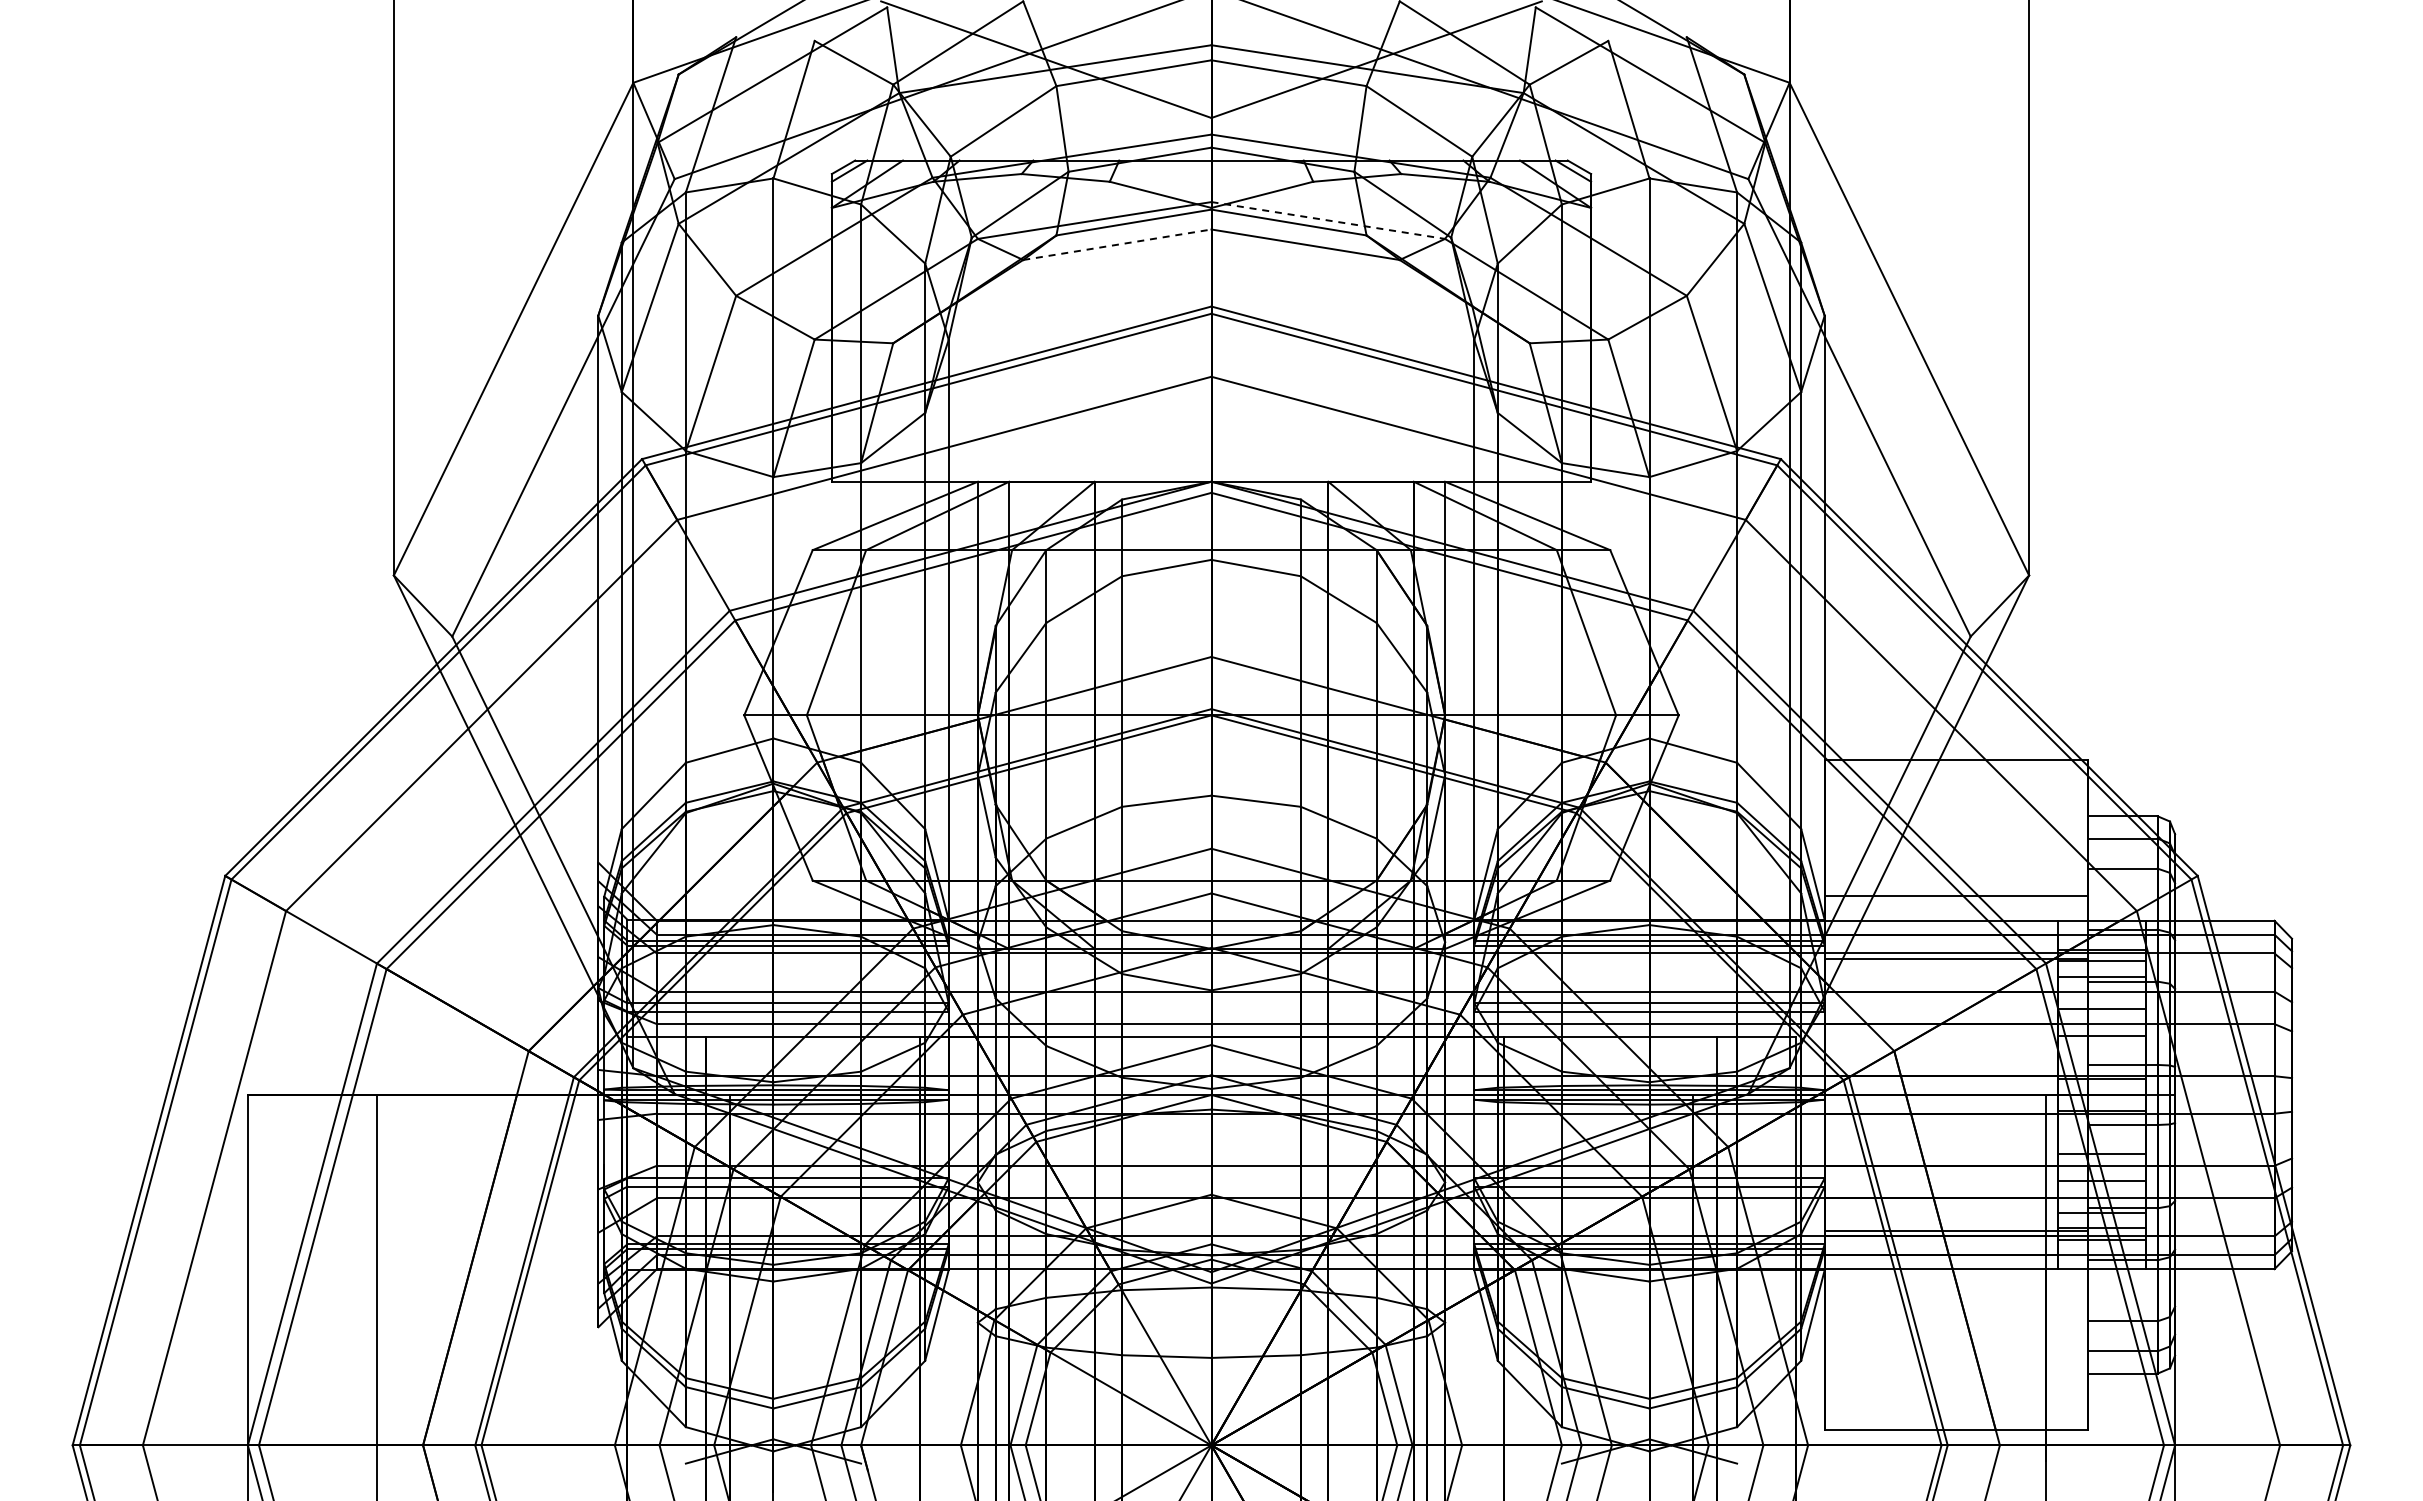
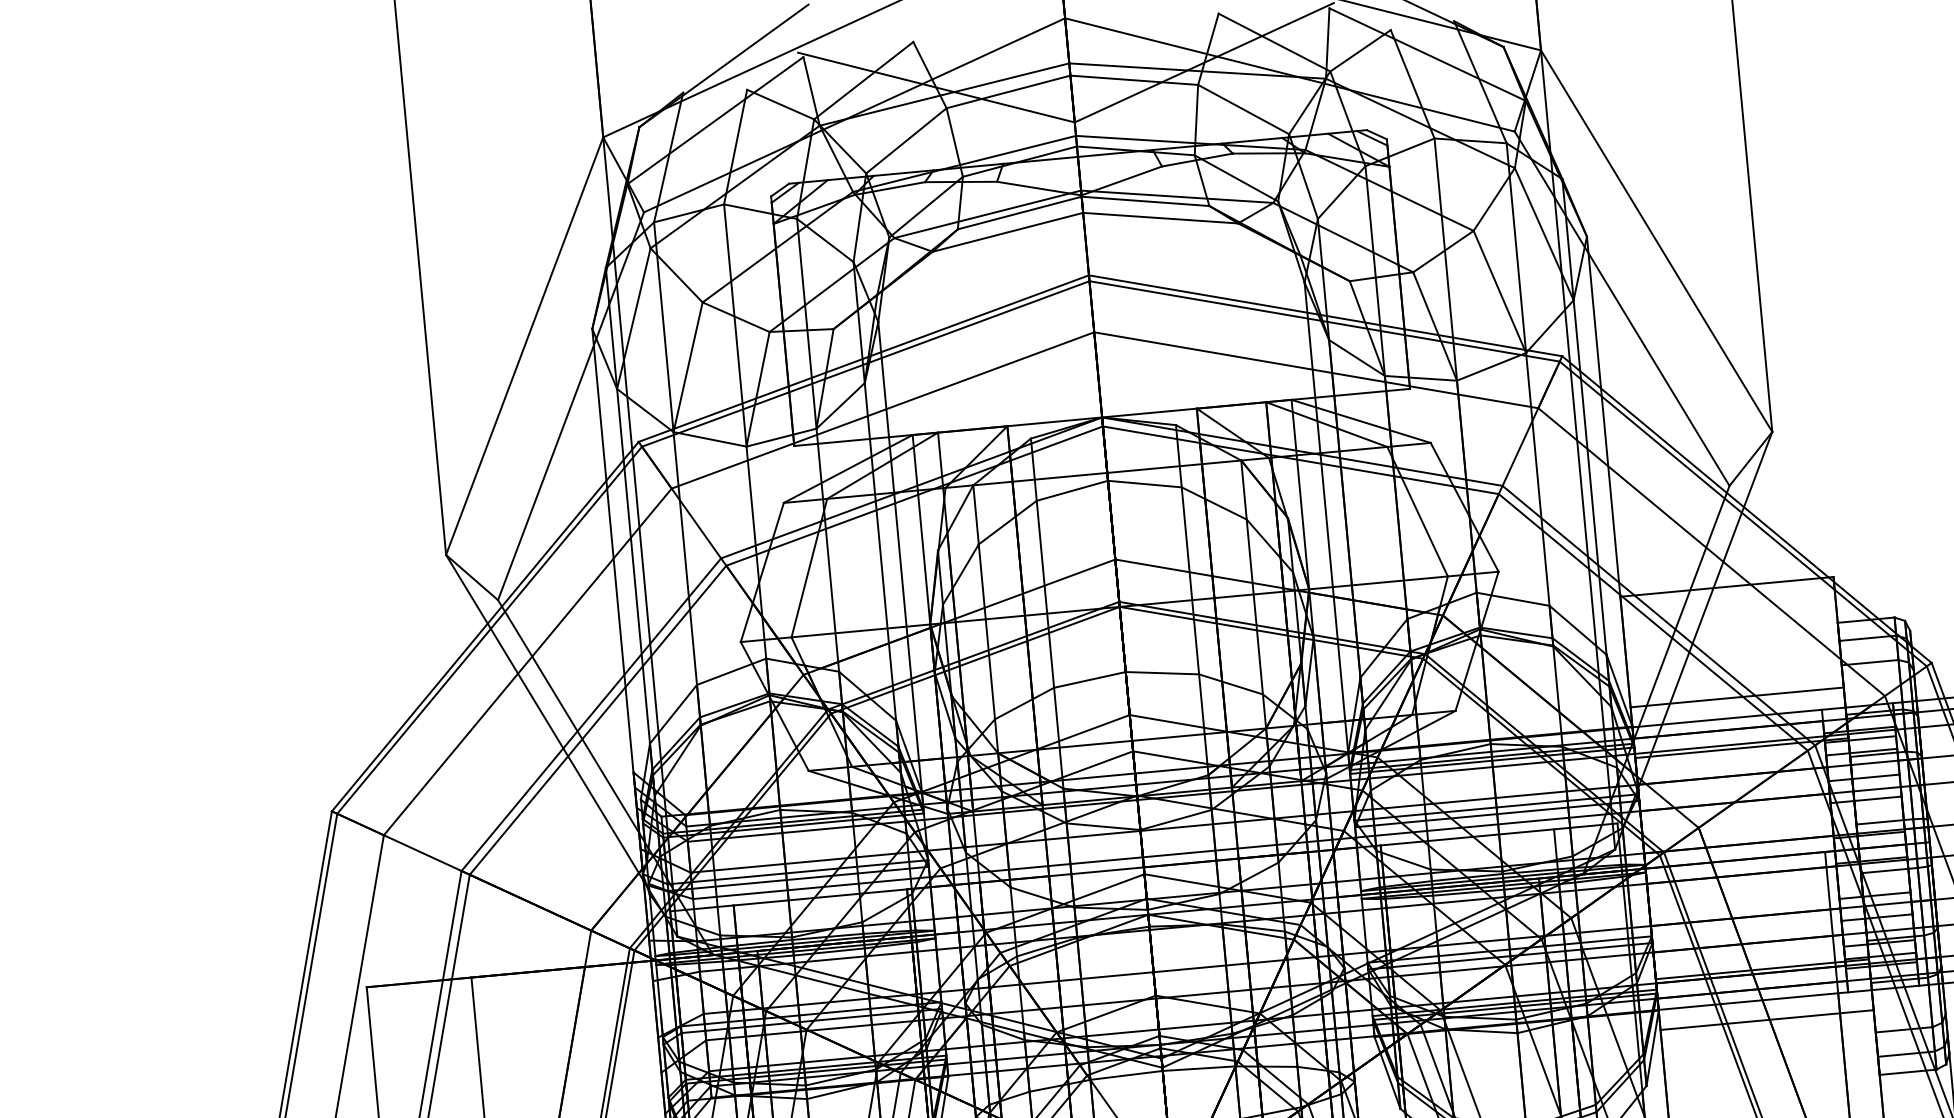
line: (1328, 220) -> (1177, 196), dashed -> solid
line: (1117, 244) -> (1008, 232), dashed -> solid
line: (1955, 1293) -> (1766, 1019), added

